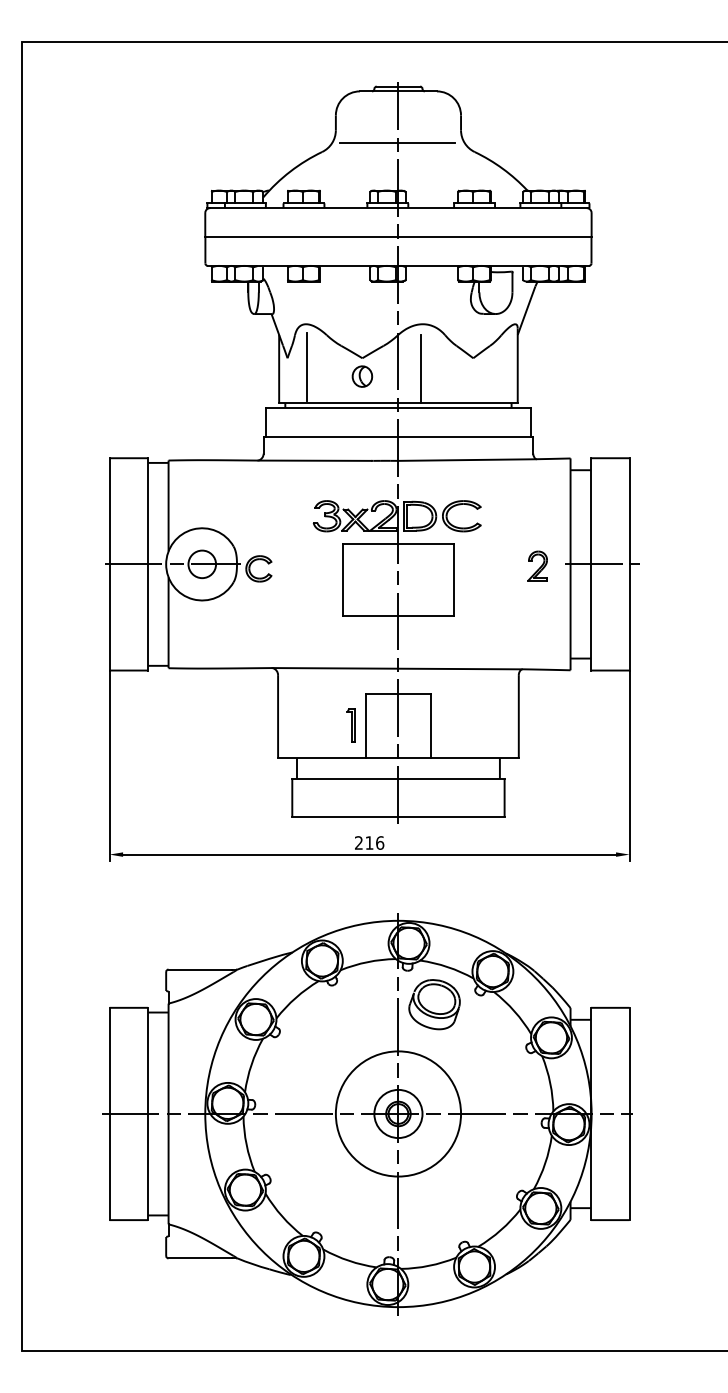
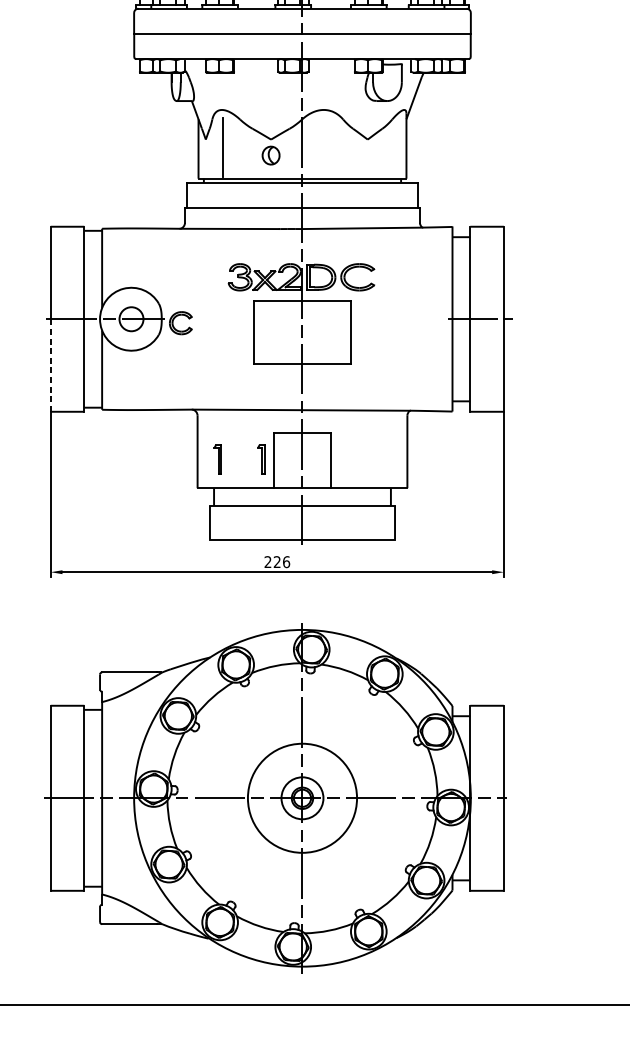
line: (421, 369) -> (322, 149), removed
part: (537, 565) -> (423, 320), removed
line: (109, 616) -> (50, 364), solid -> dashed
part: (300, 725) -> (217, 459), added
text: (369, 842) -> (277, 561), 216 -> 226
part: (434, 1004) -> (333, 702), removed

